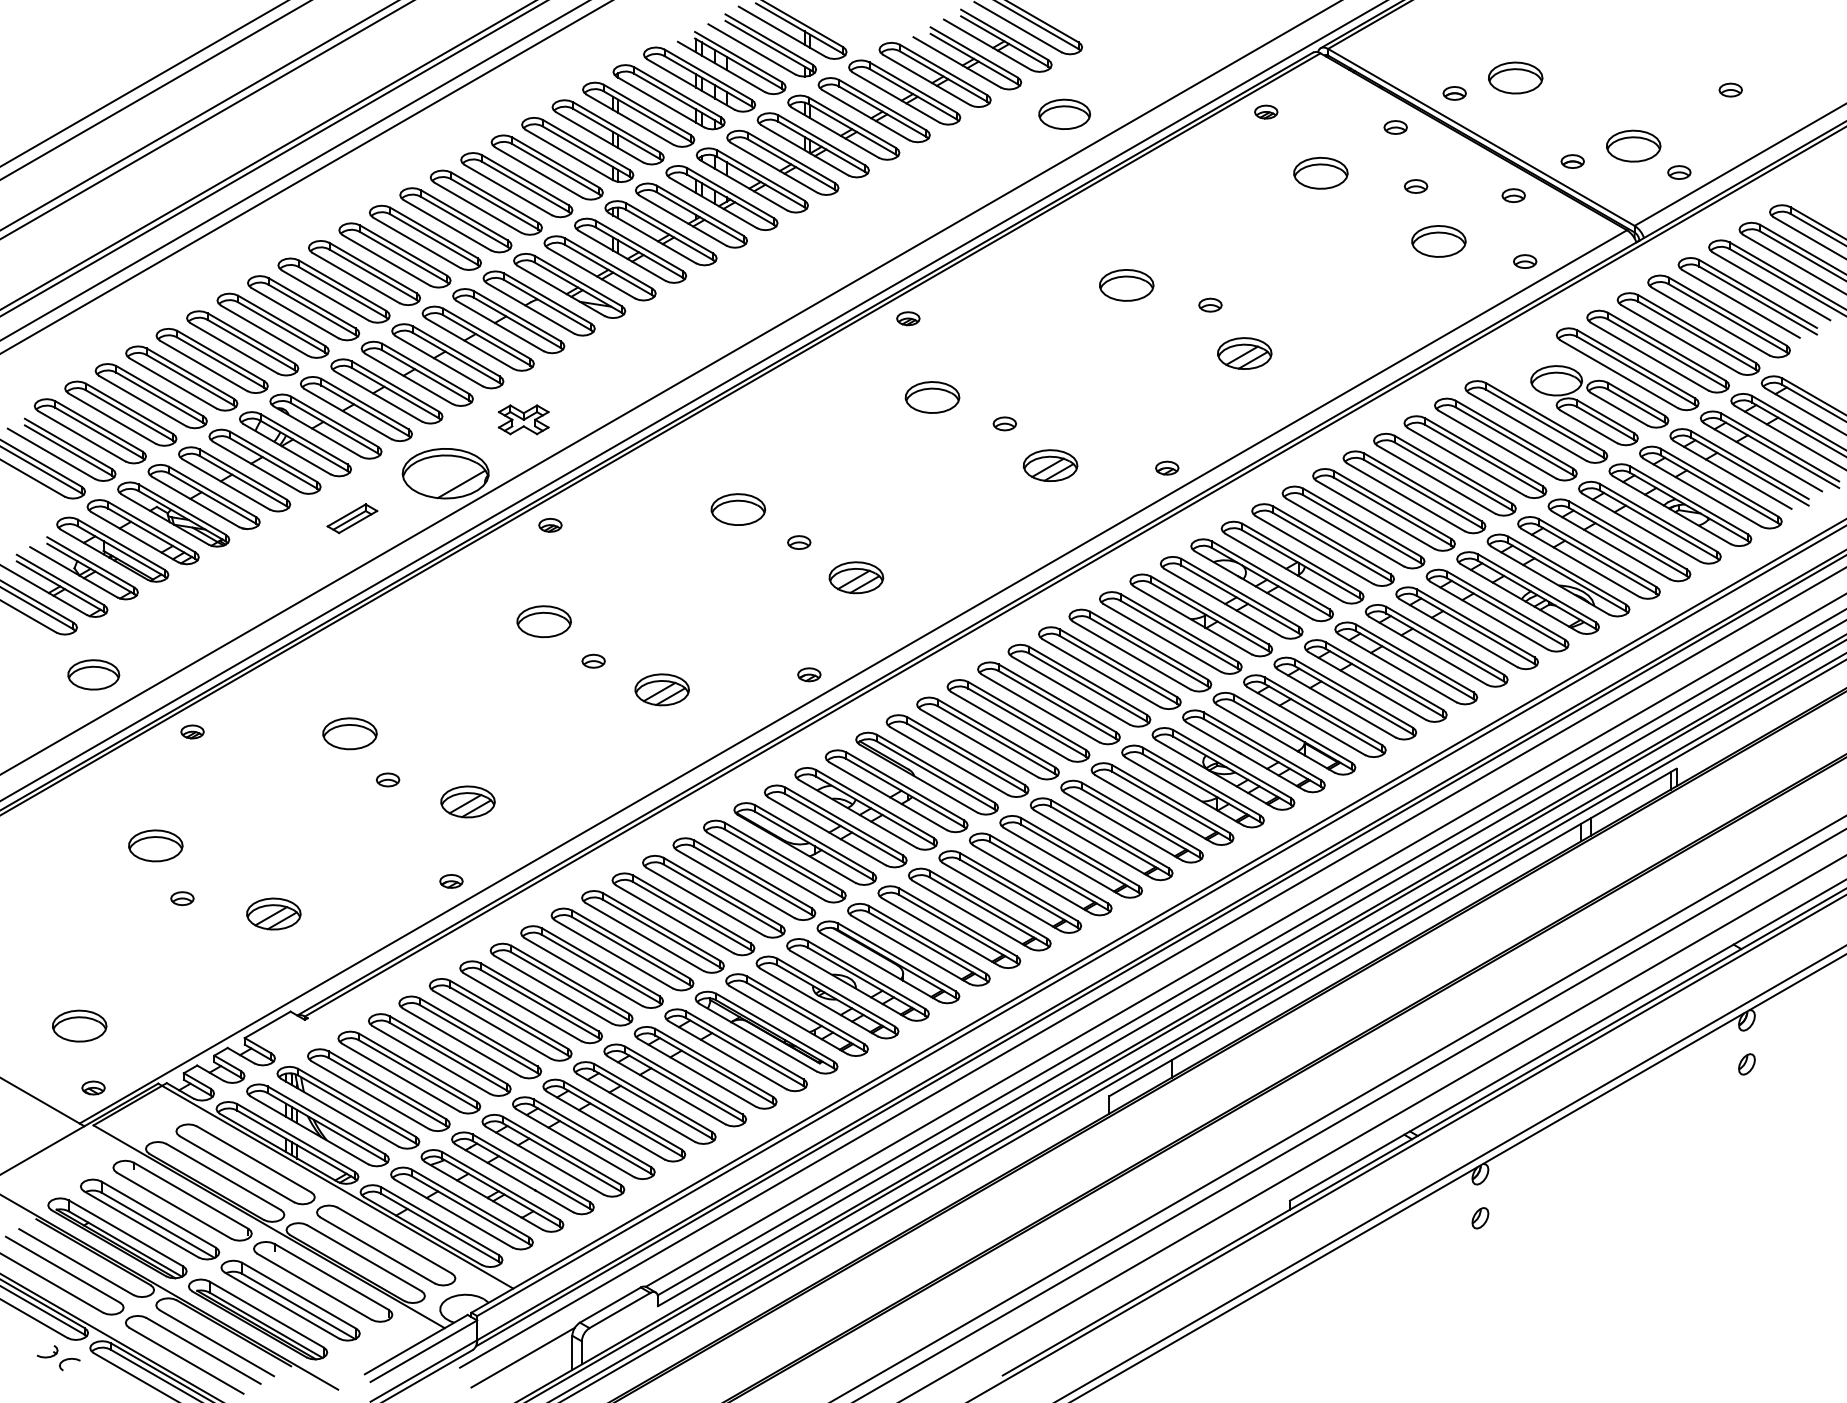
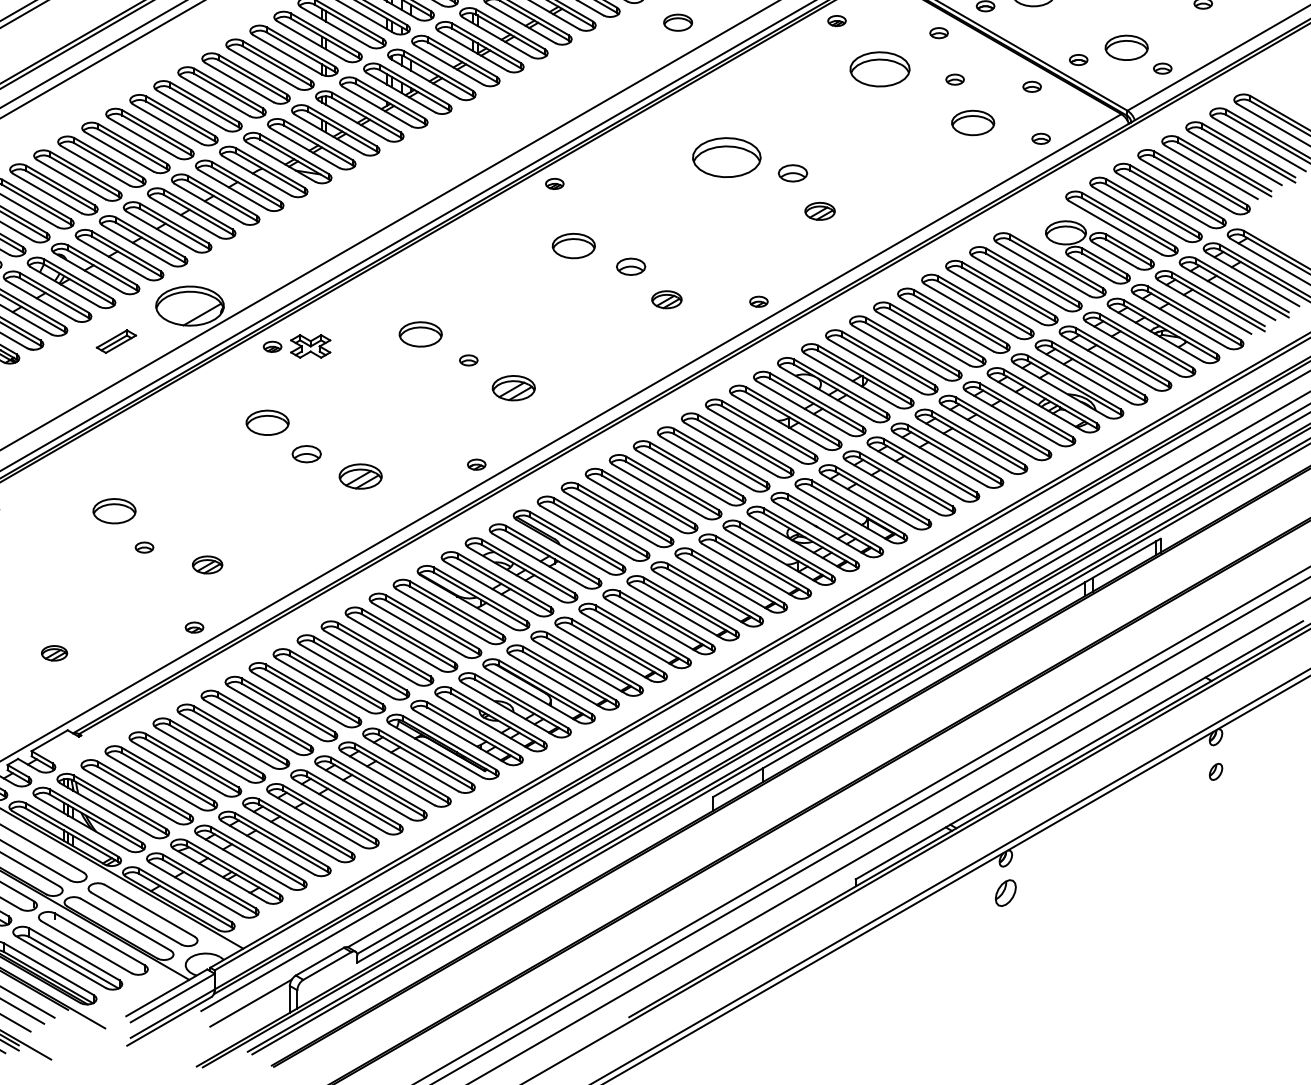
part: (1064, 113) -> (677, 22), size x0.7
part: (1320, 172) -> (879, 68), size x1.4
part: (1126, 285) -> (726, 157), size x1.6
part: (1210, 304) -> (793, 172), size x1.6
part: (1244, 353) -> (819, 211), size x0.7
part: (523, 419) -> (310, 346), moved
part: (1004, 423) -> (630, 266), size x1.6
part: (1050, 465) -> (666, 299), size x0.7
part: (593, 660) -> (306, 453), size x1.6
part: (467, 801) -> (207, 564), size x0.7
part: (273, 913) -> (54, 652), size x0.6
part: (1480, 1218) -> (1005, 893), size x1.6

